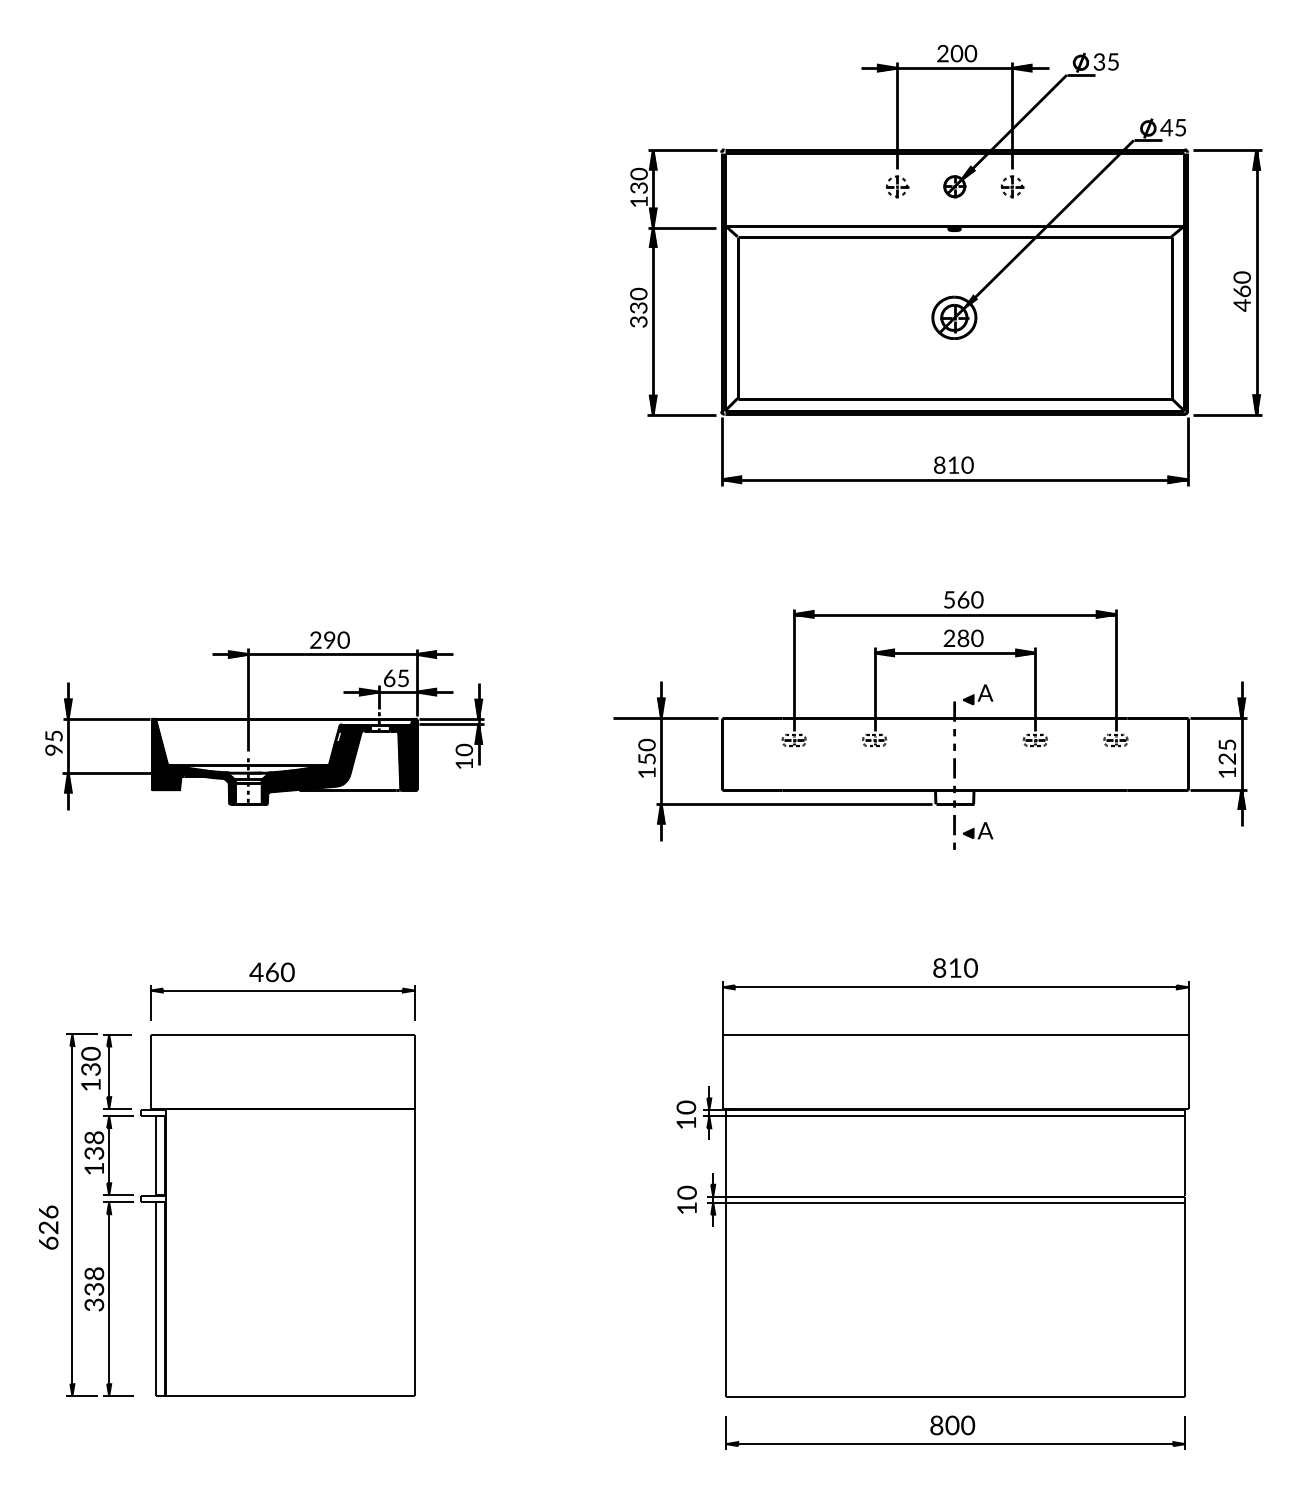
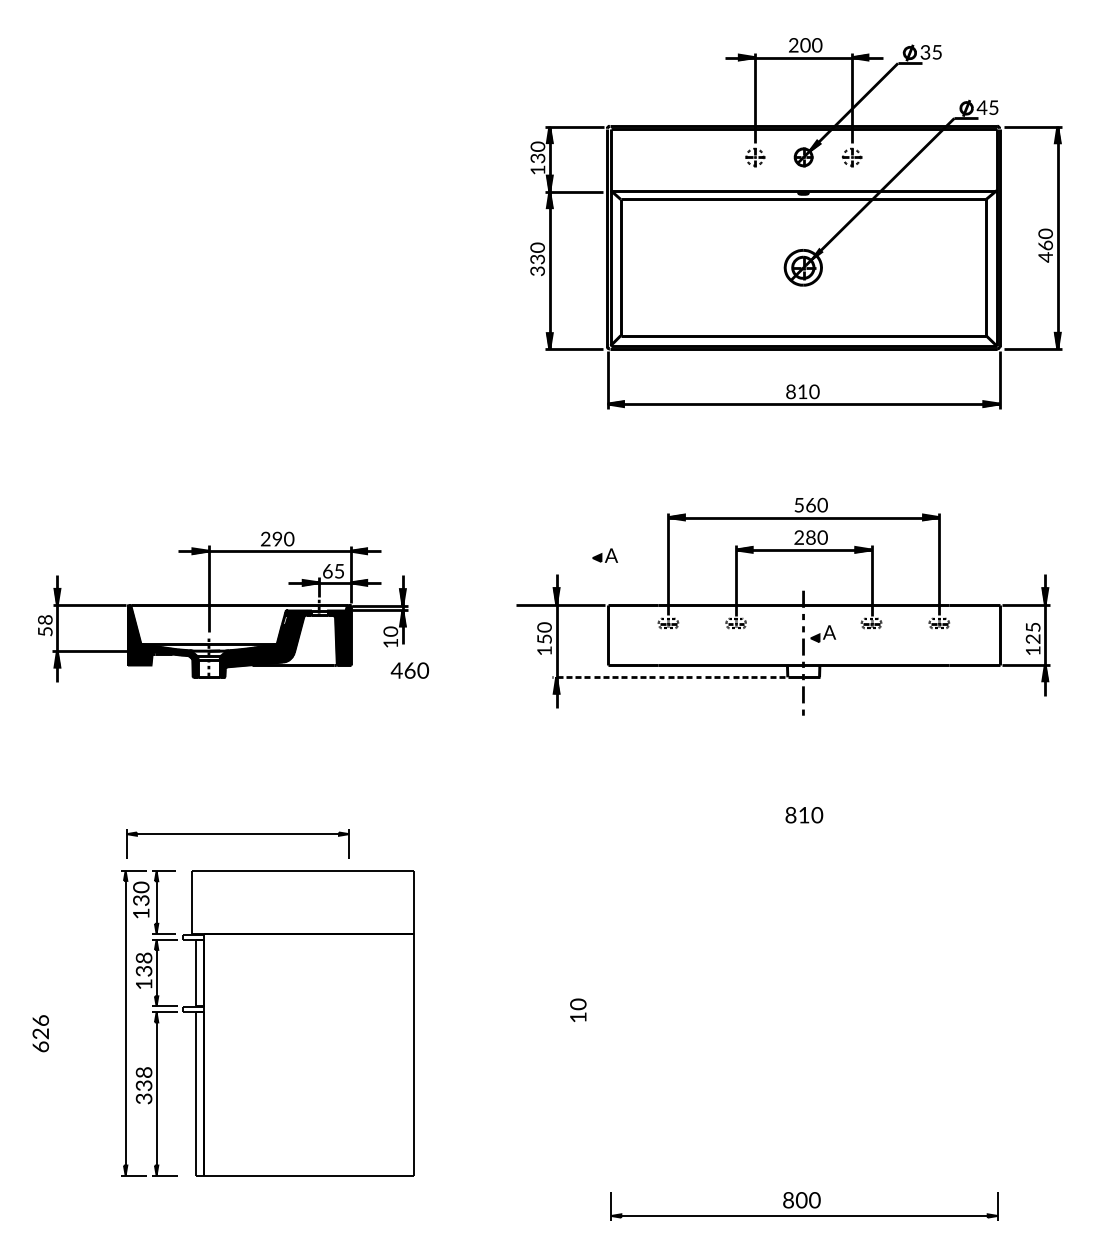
part: (978, 694) -> (823, 633), moved
text: (53, 742) -> (44, 625), 95 -> 58
line: (793, 804) -> (667, 677), solid -> dashed
part: (978, 830) -> (605, 555), moved
text: (271, 972) -> (409, 670), moved
part: (932, 1189) -> (784, 1001), removed
part: (240, 1214) -> (267, 1022), moved

